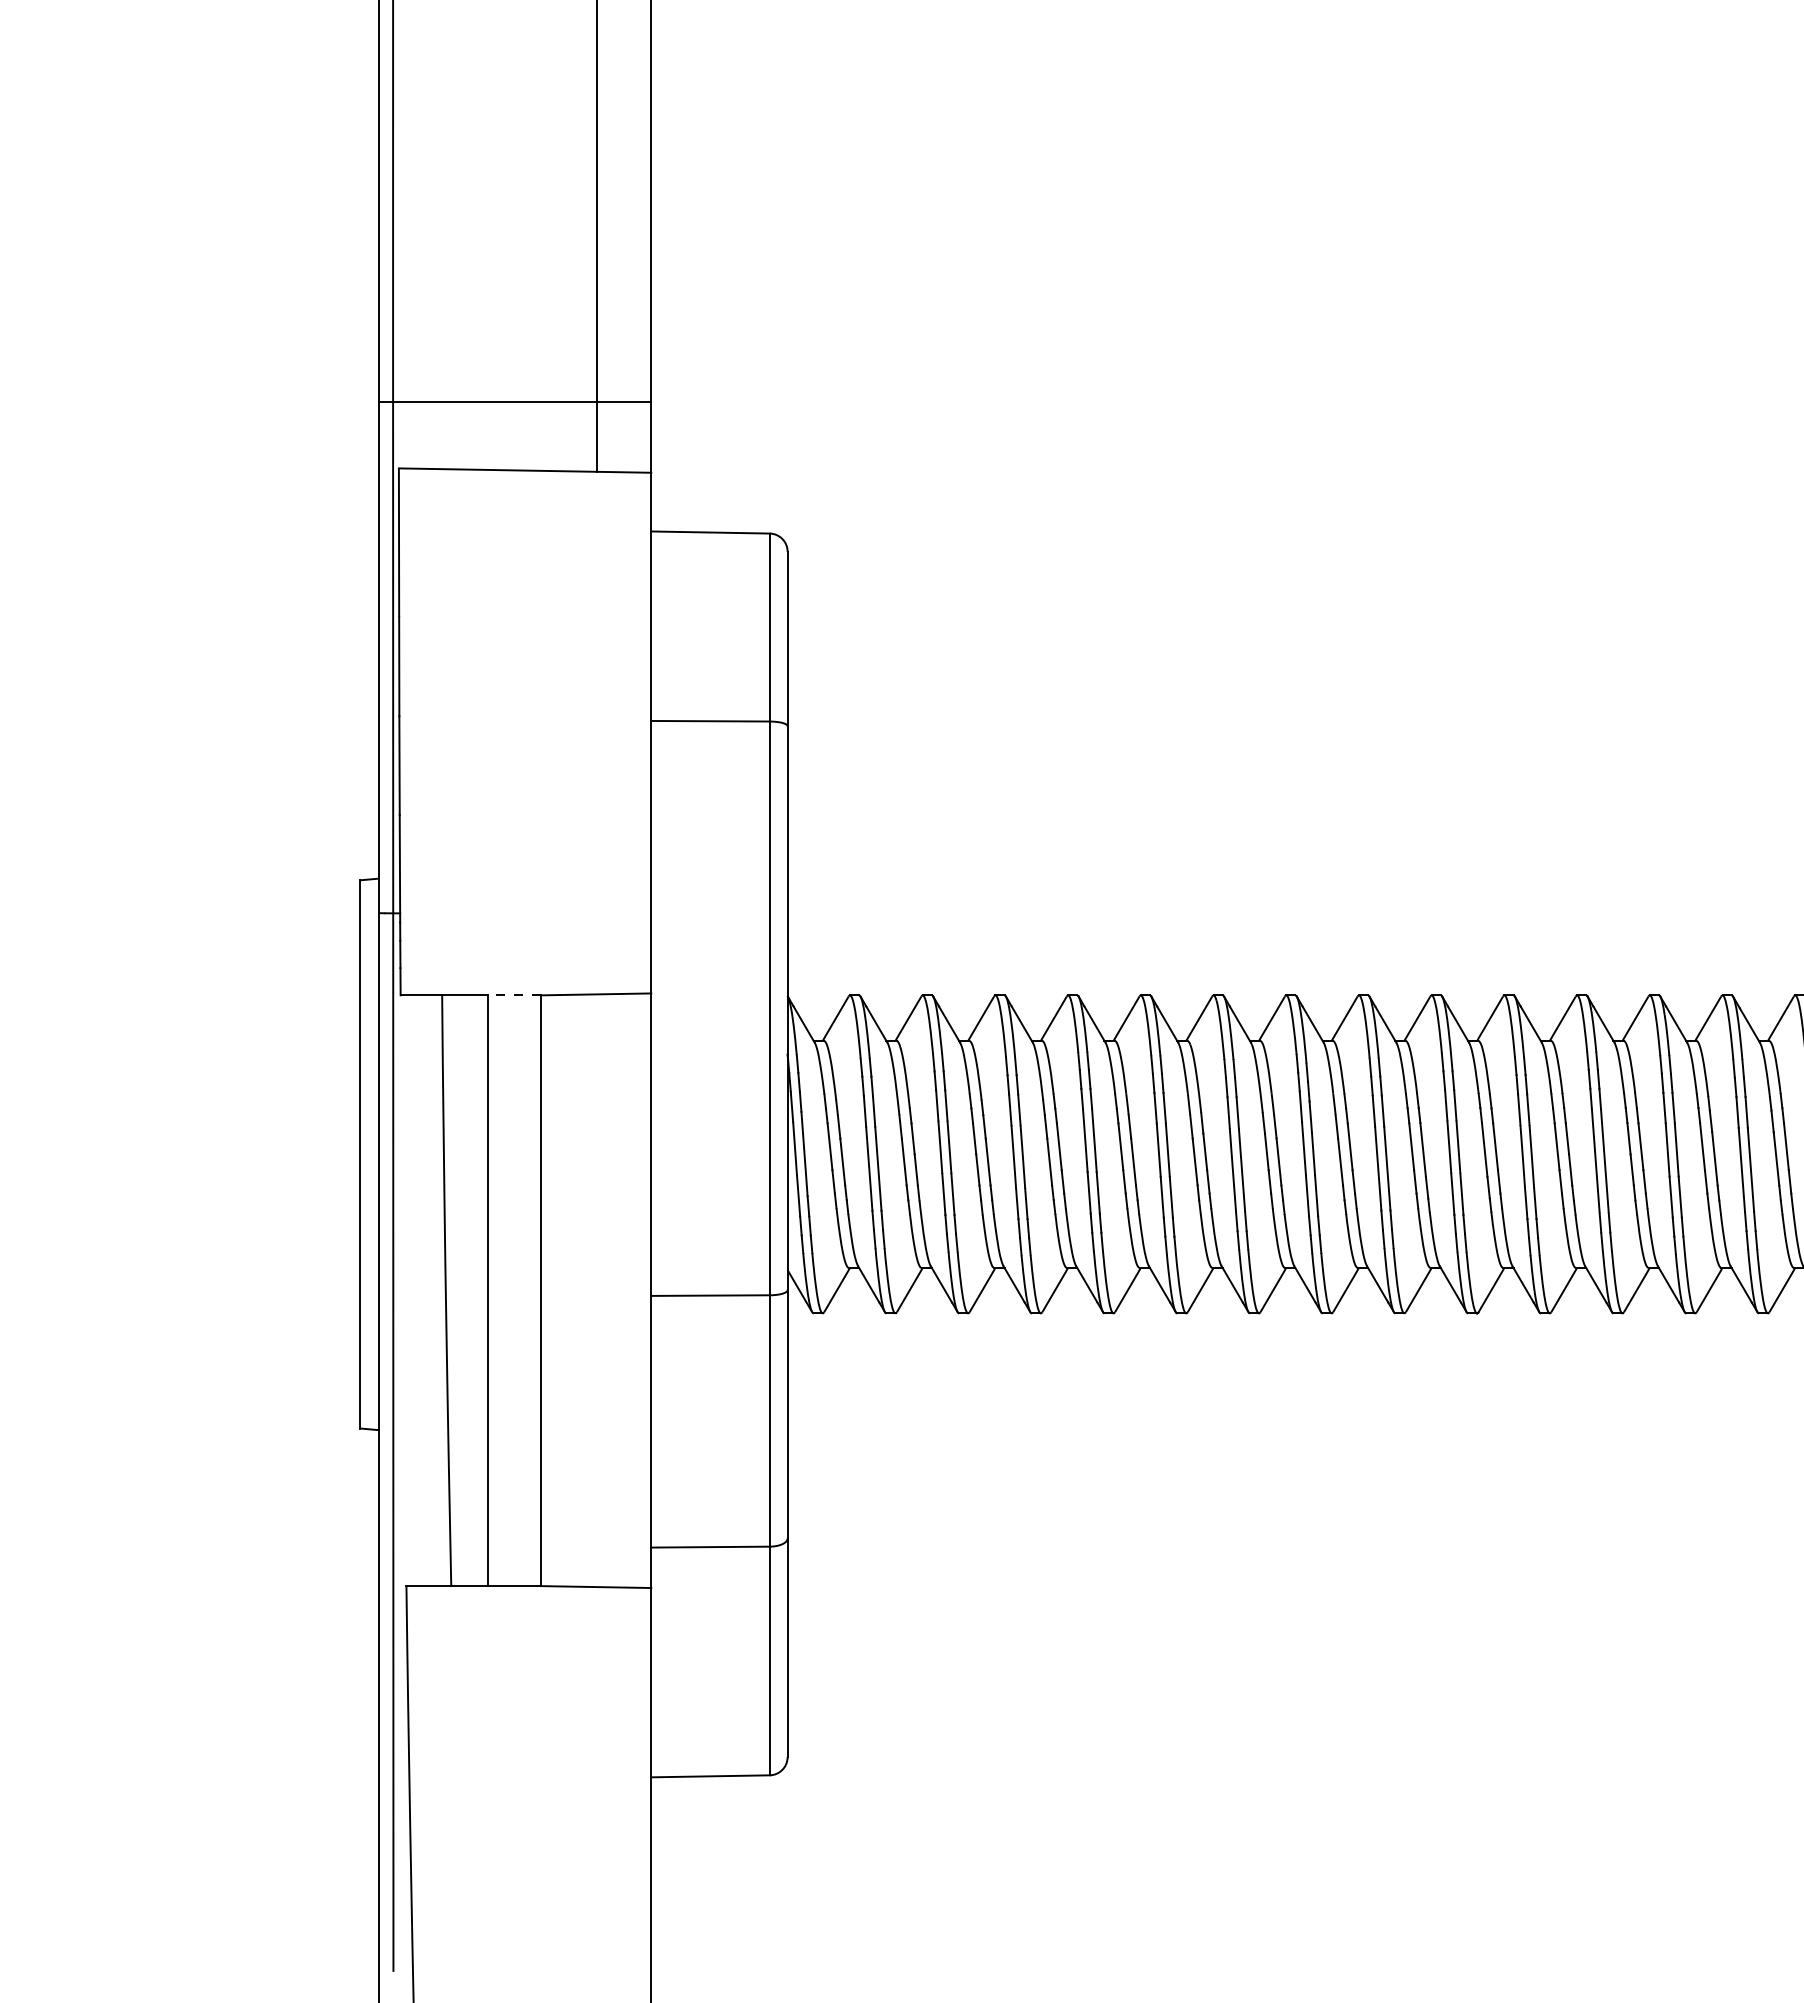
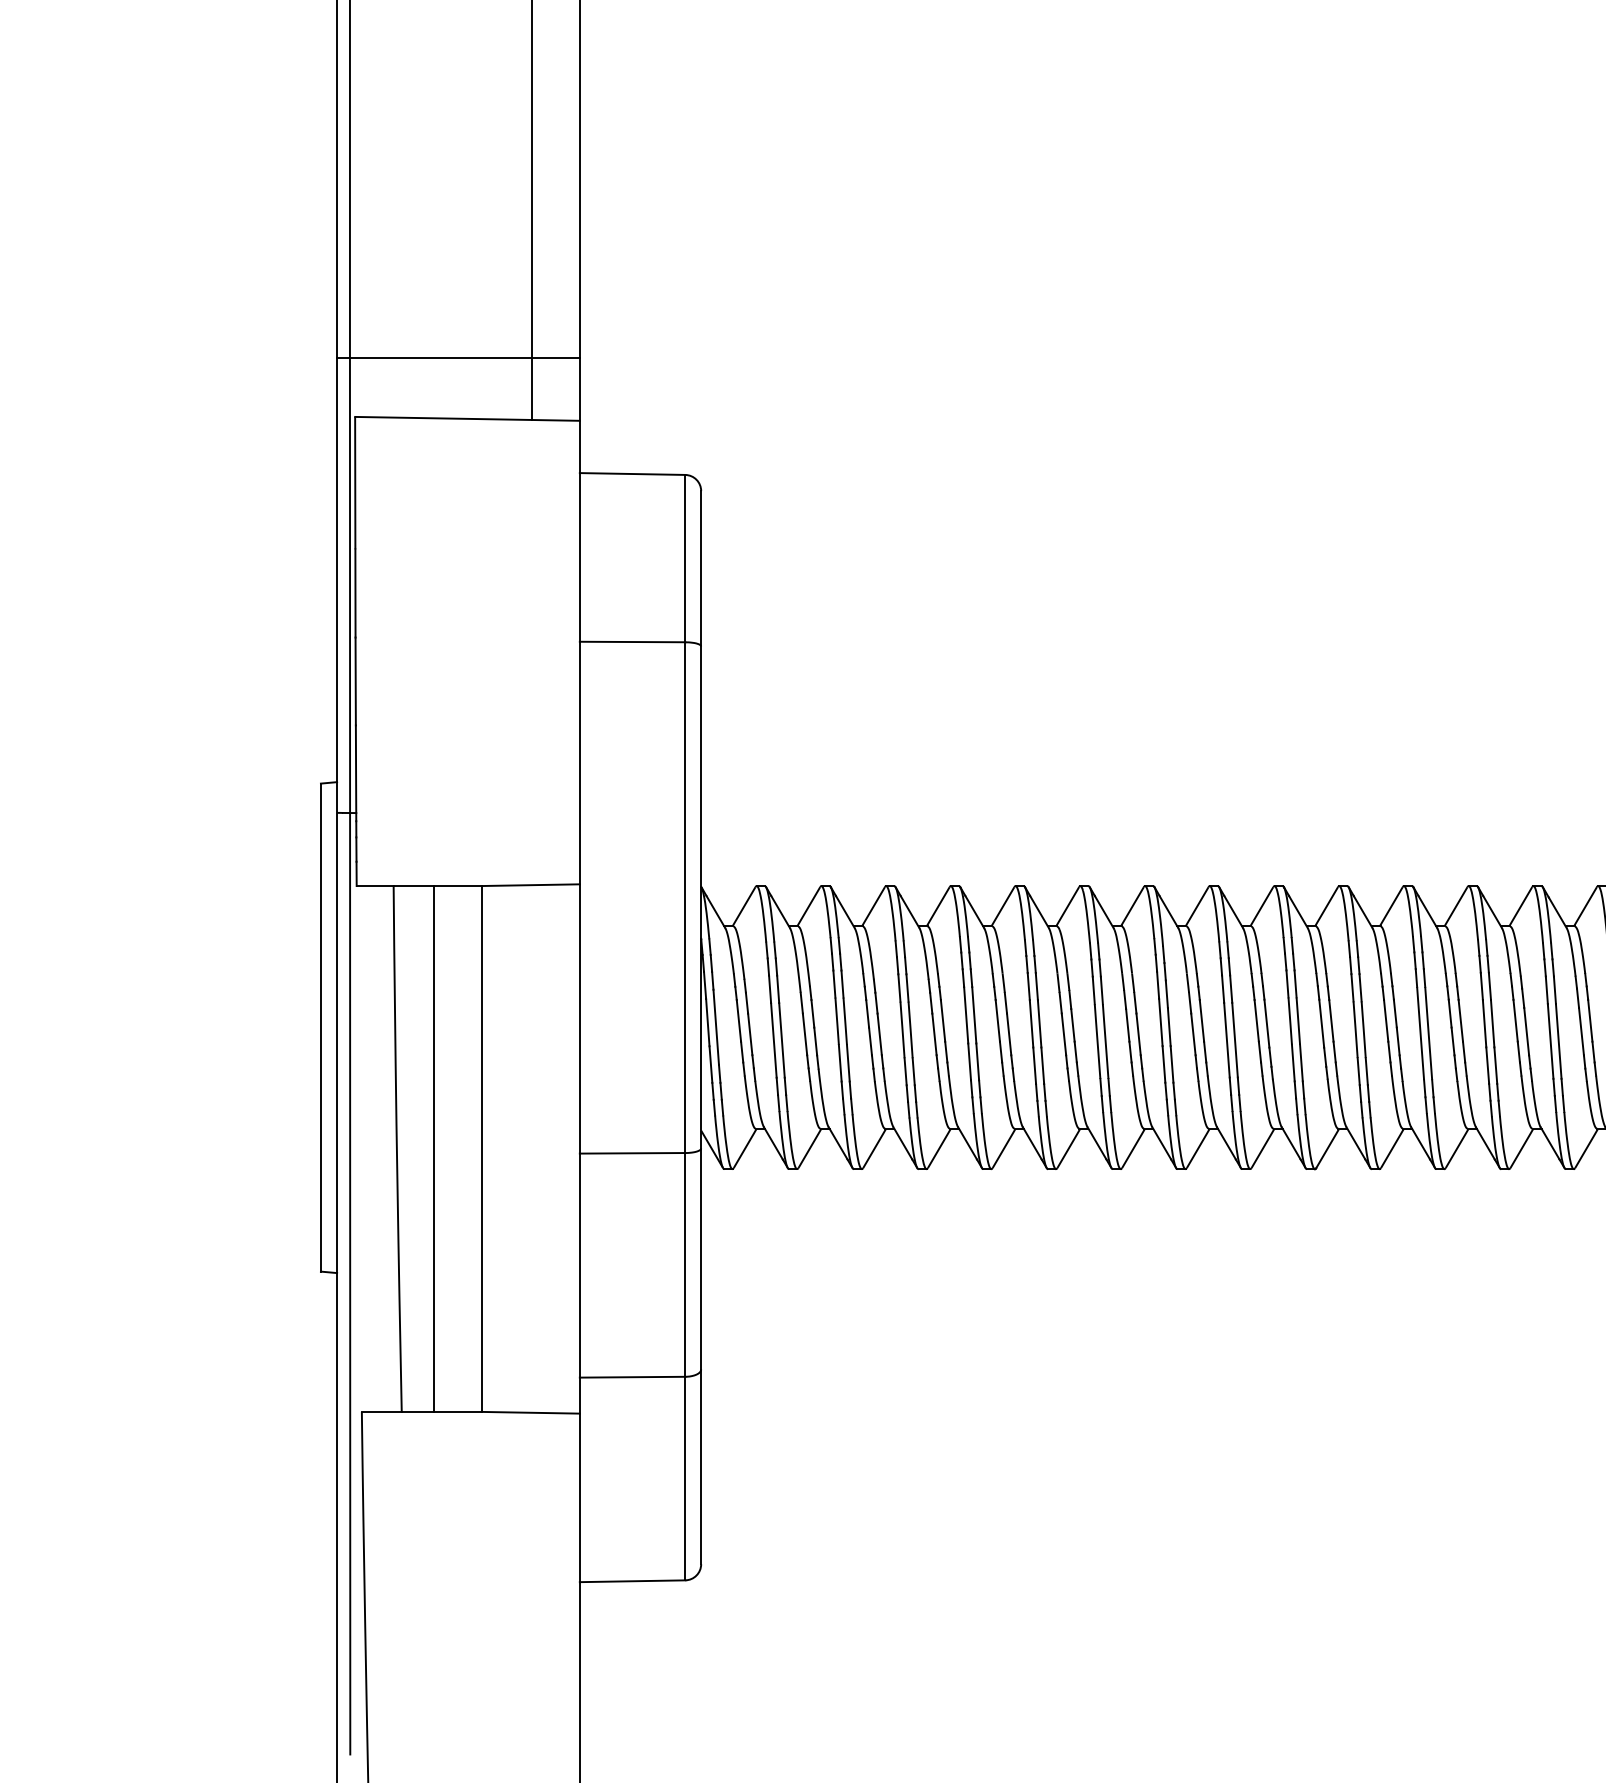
line: (514, 995) -> (458, 886), dashed -> solid

